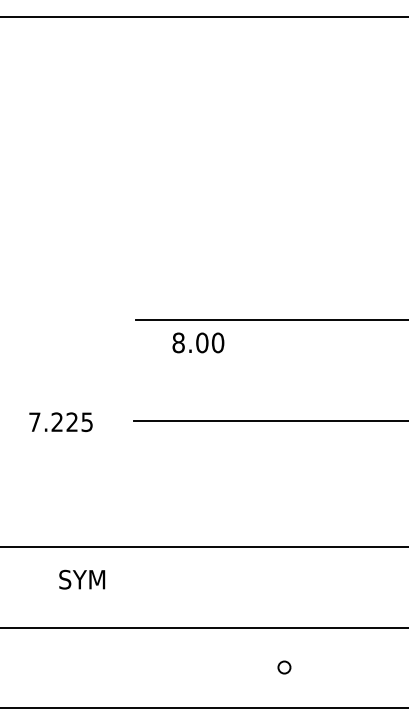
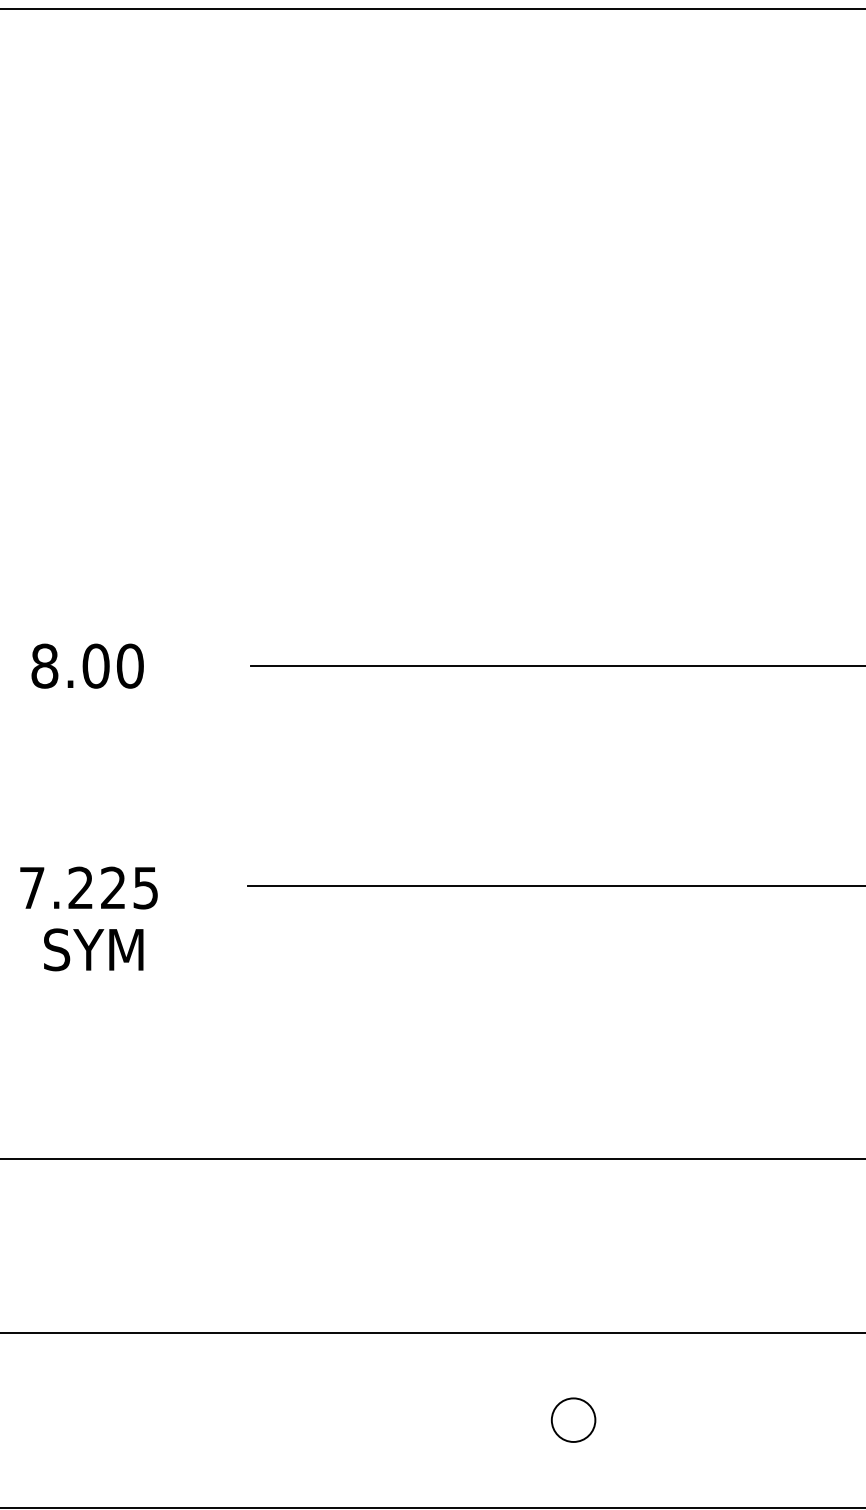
text: (198, 342) -> (87, 665), moved
text: (82, 579) -> (94, 949), moved
circle: (284, 667) -> (573, 1420), size x1.67

